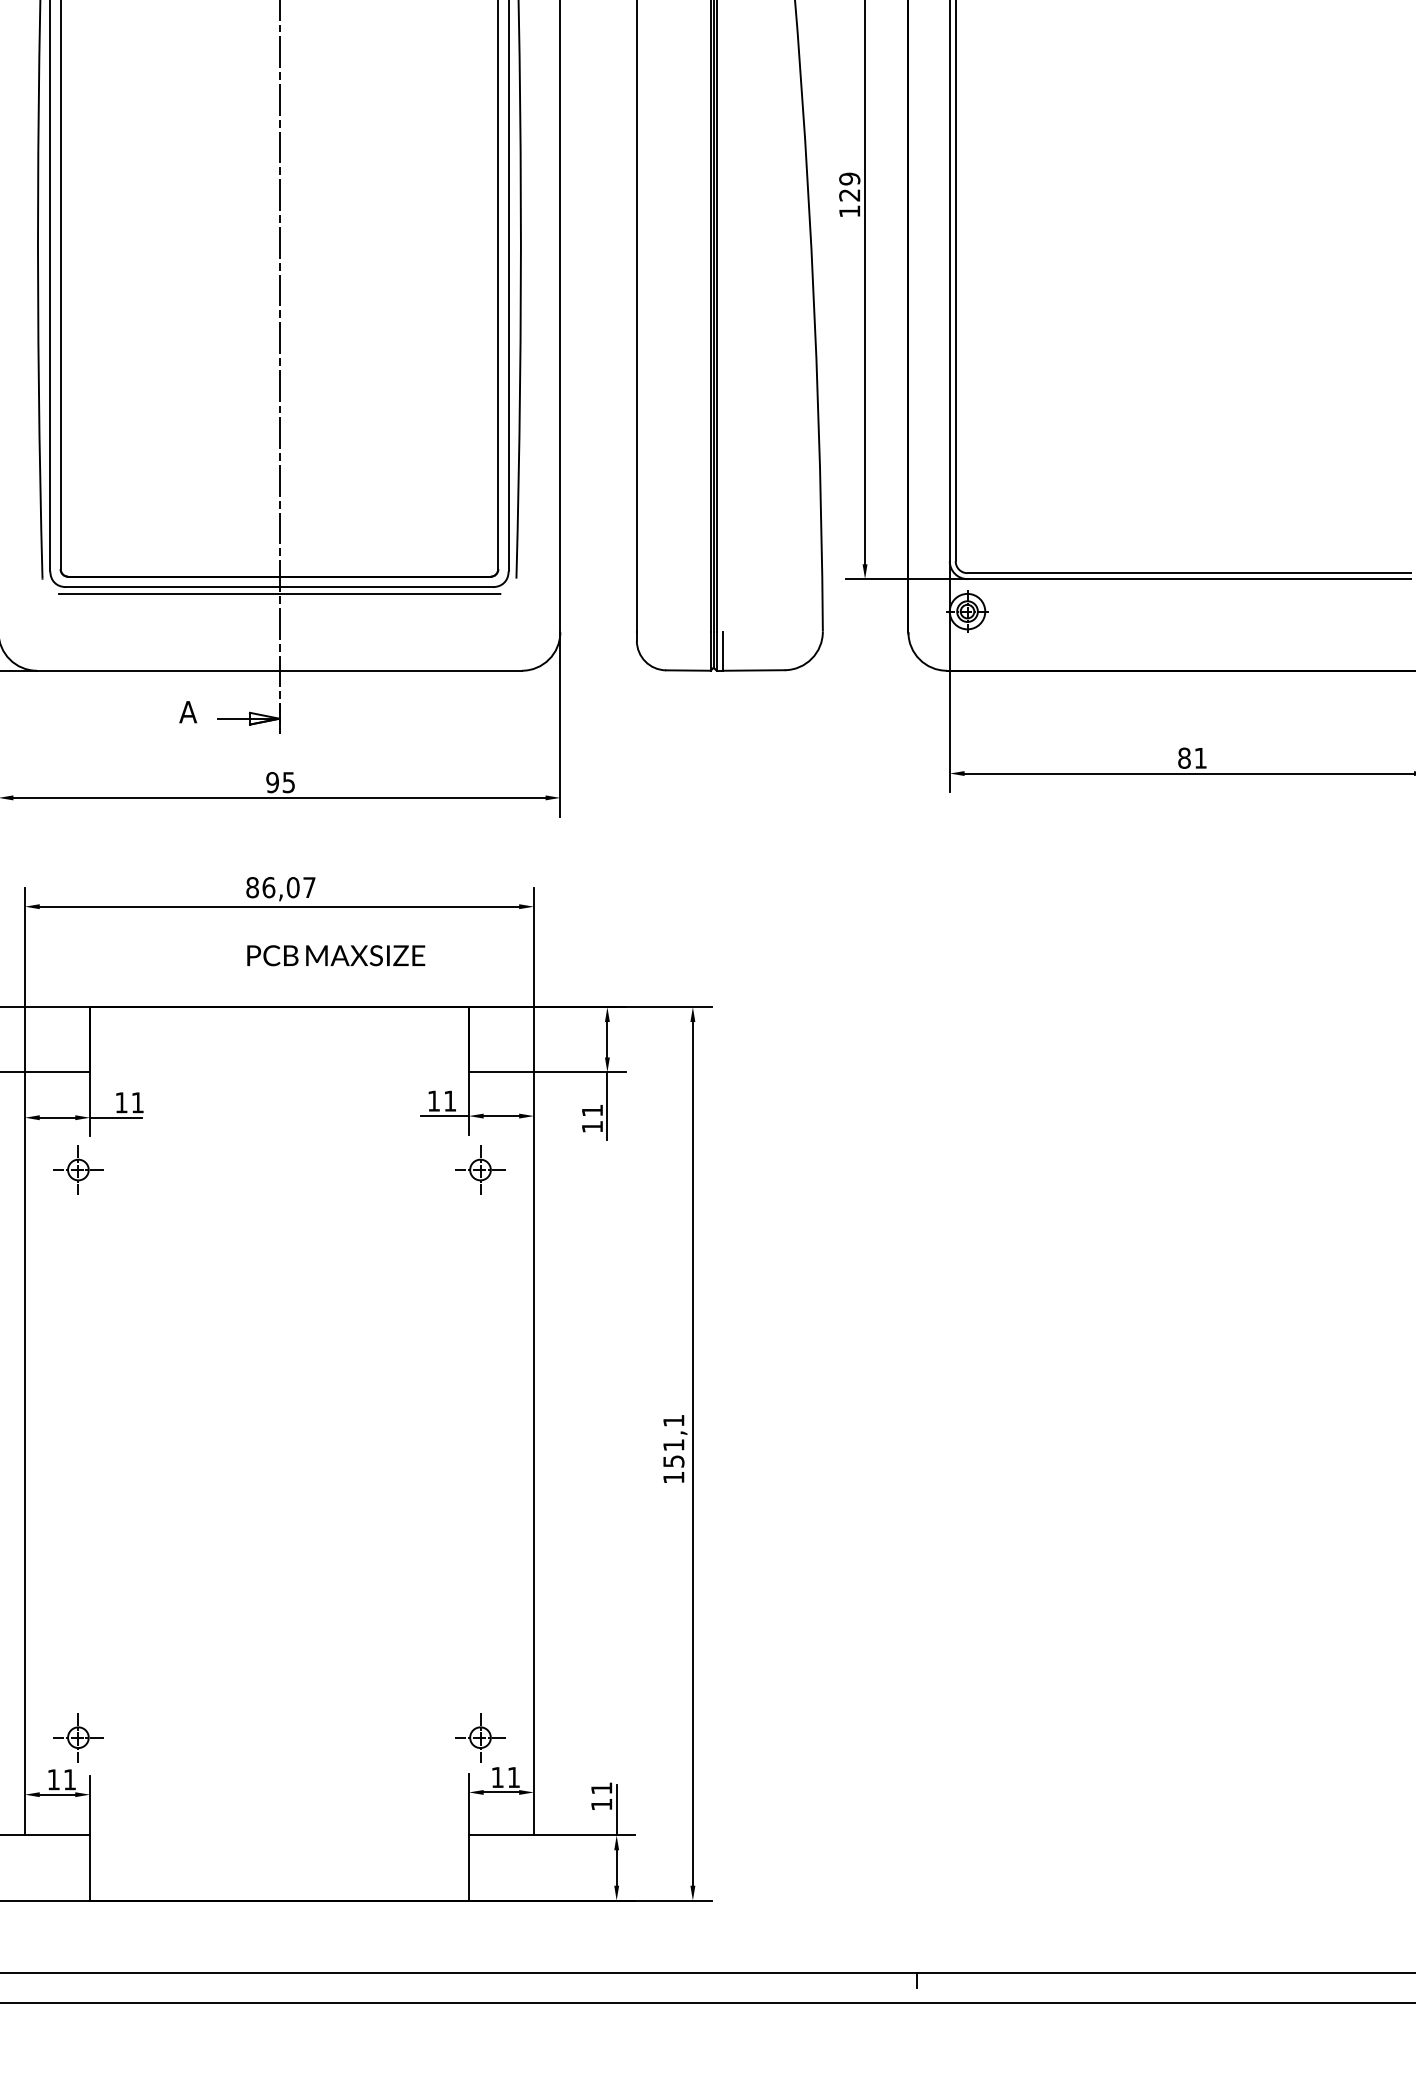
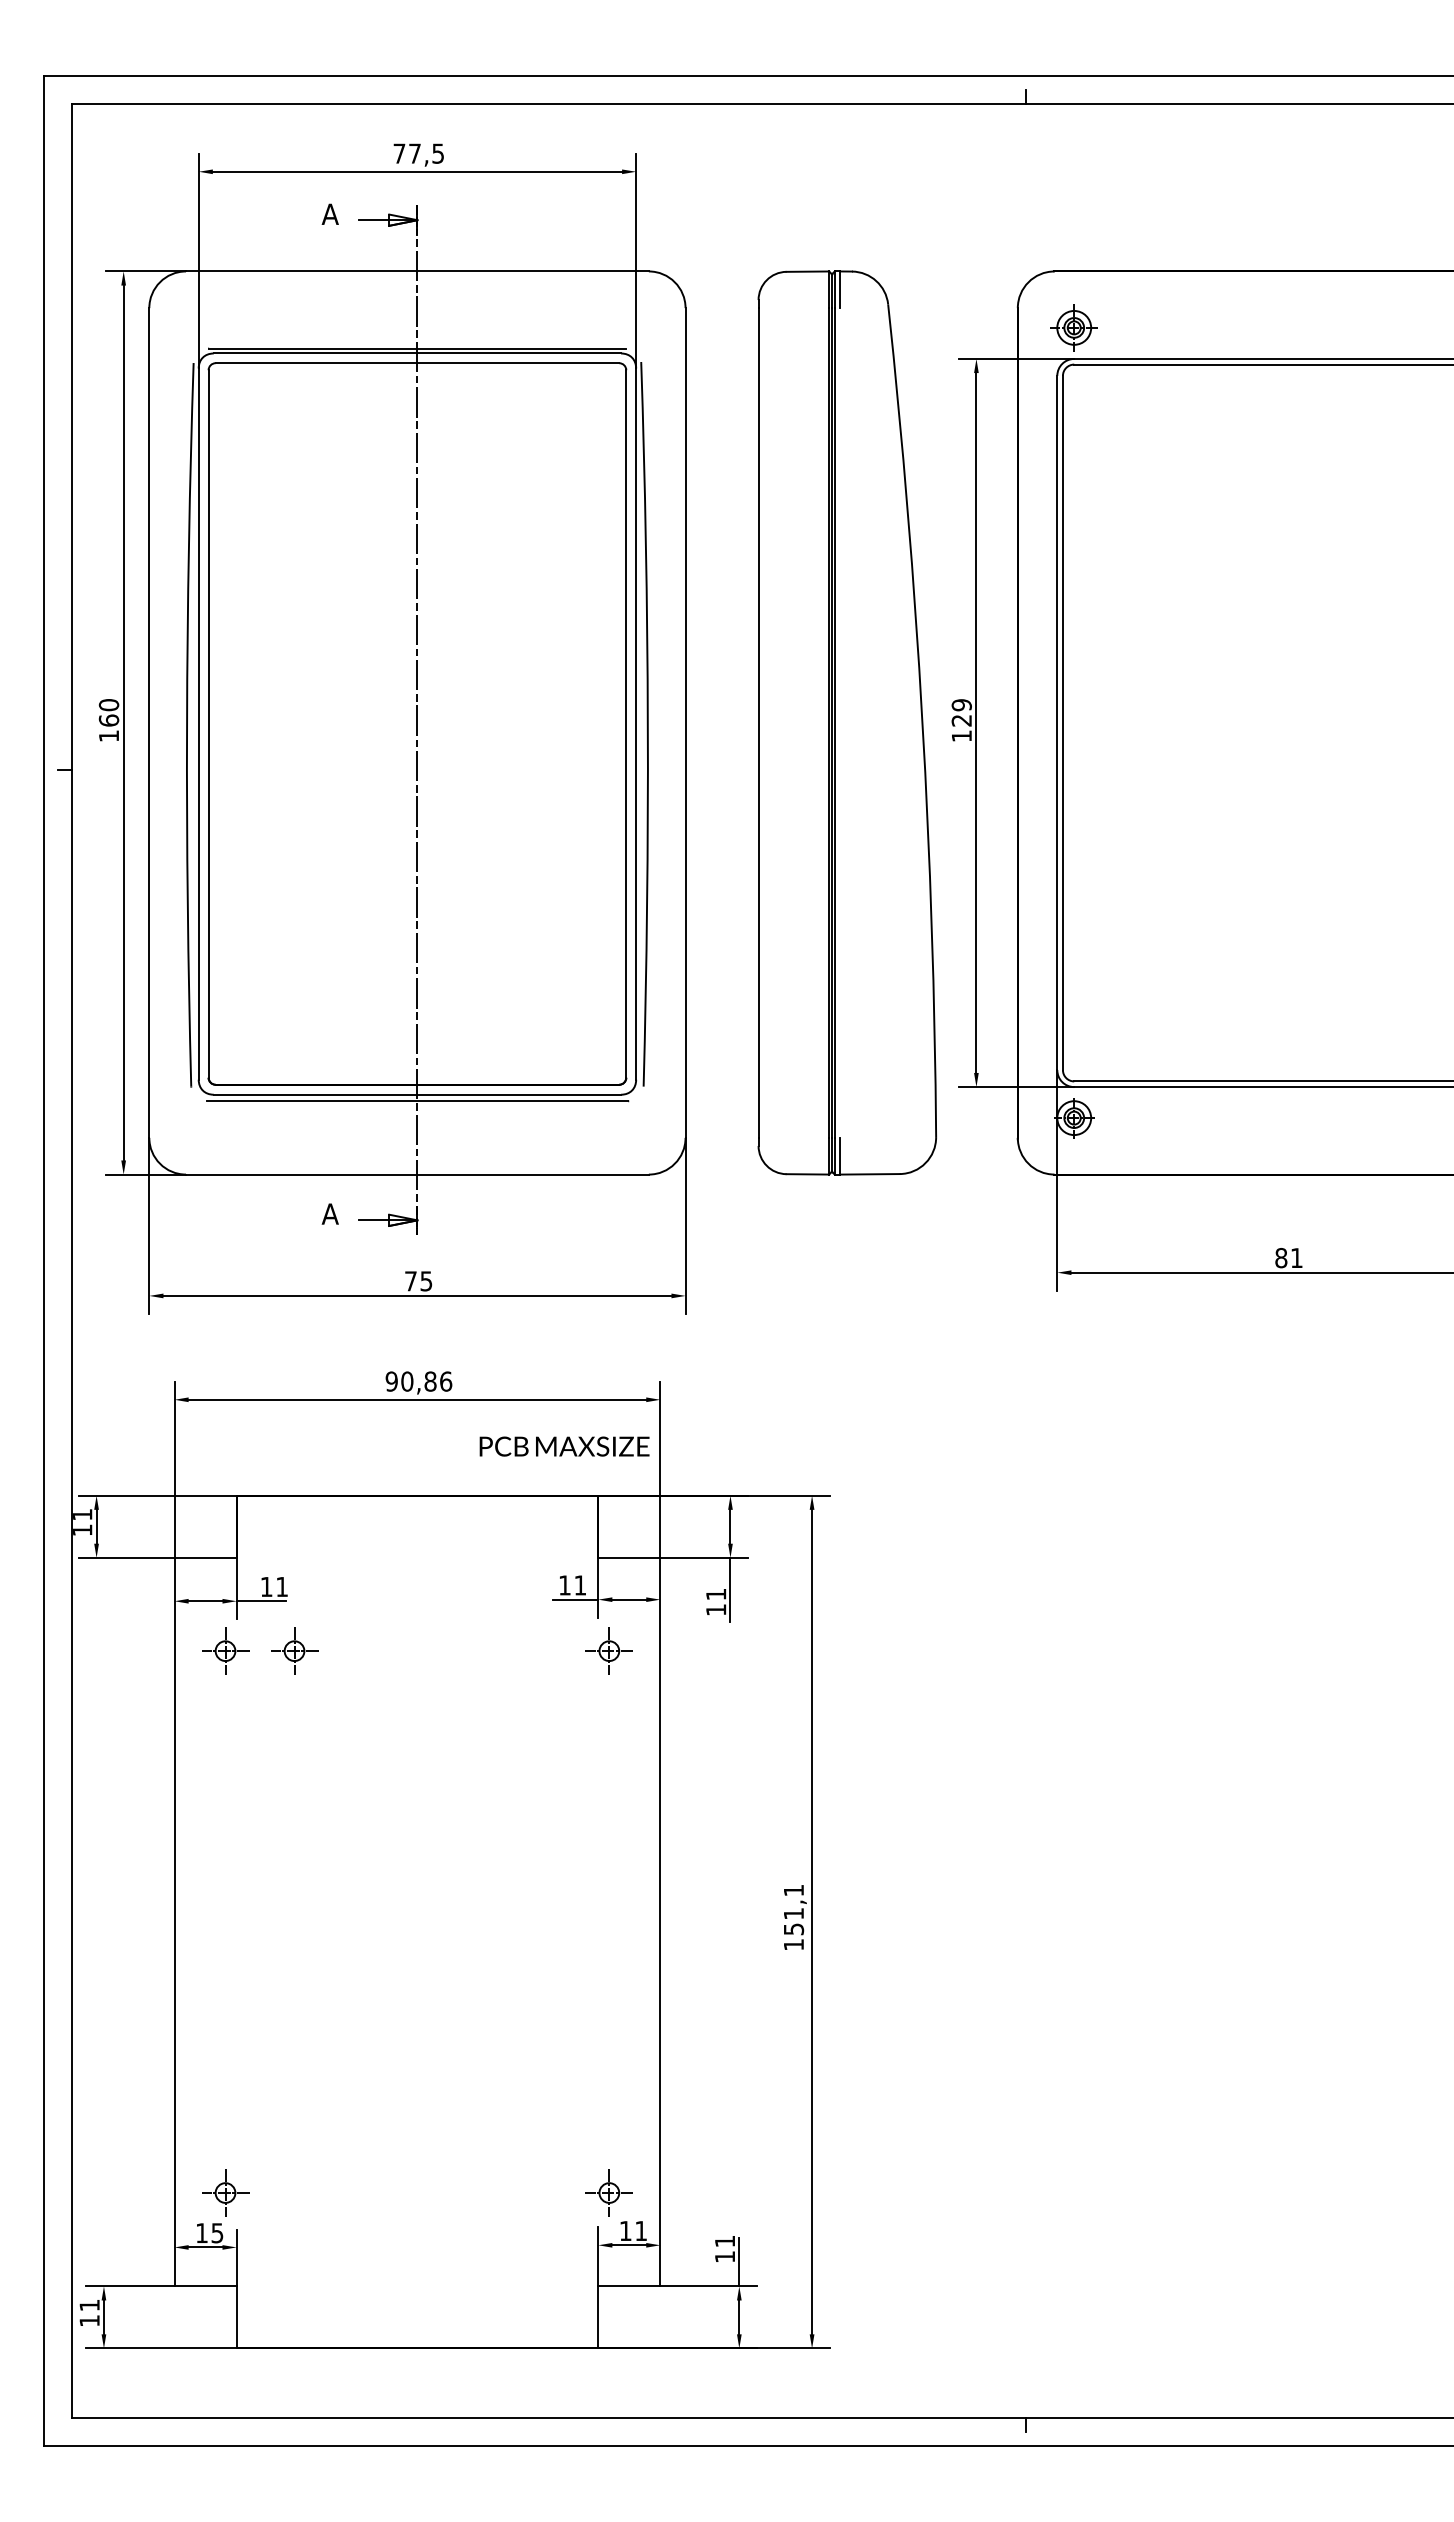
text: (272, 782) -> (410, 1281), 95 -> 75
text: (280, 887) -> (418, 1381), 86,07 -> 90,86
text: (336, 955) -> (564, 1446), moved
part: (150, 1169) -> (294, 1650), added
text: (70, 1780) -> (217, 2233), 11 -> 15

